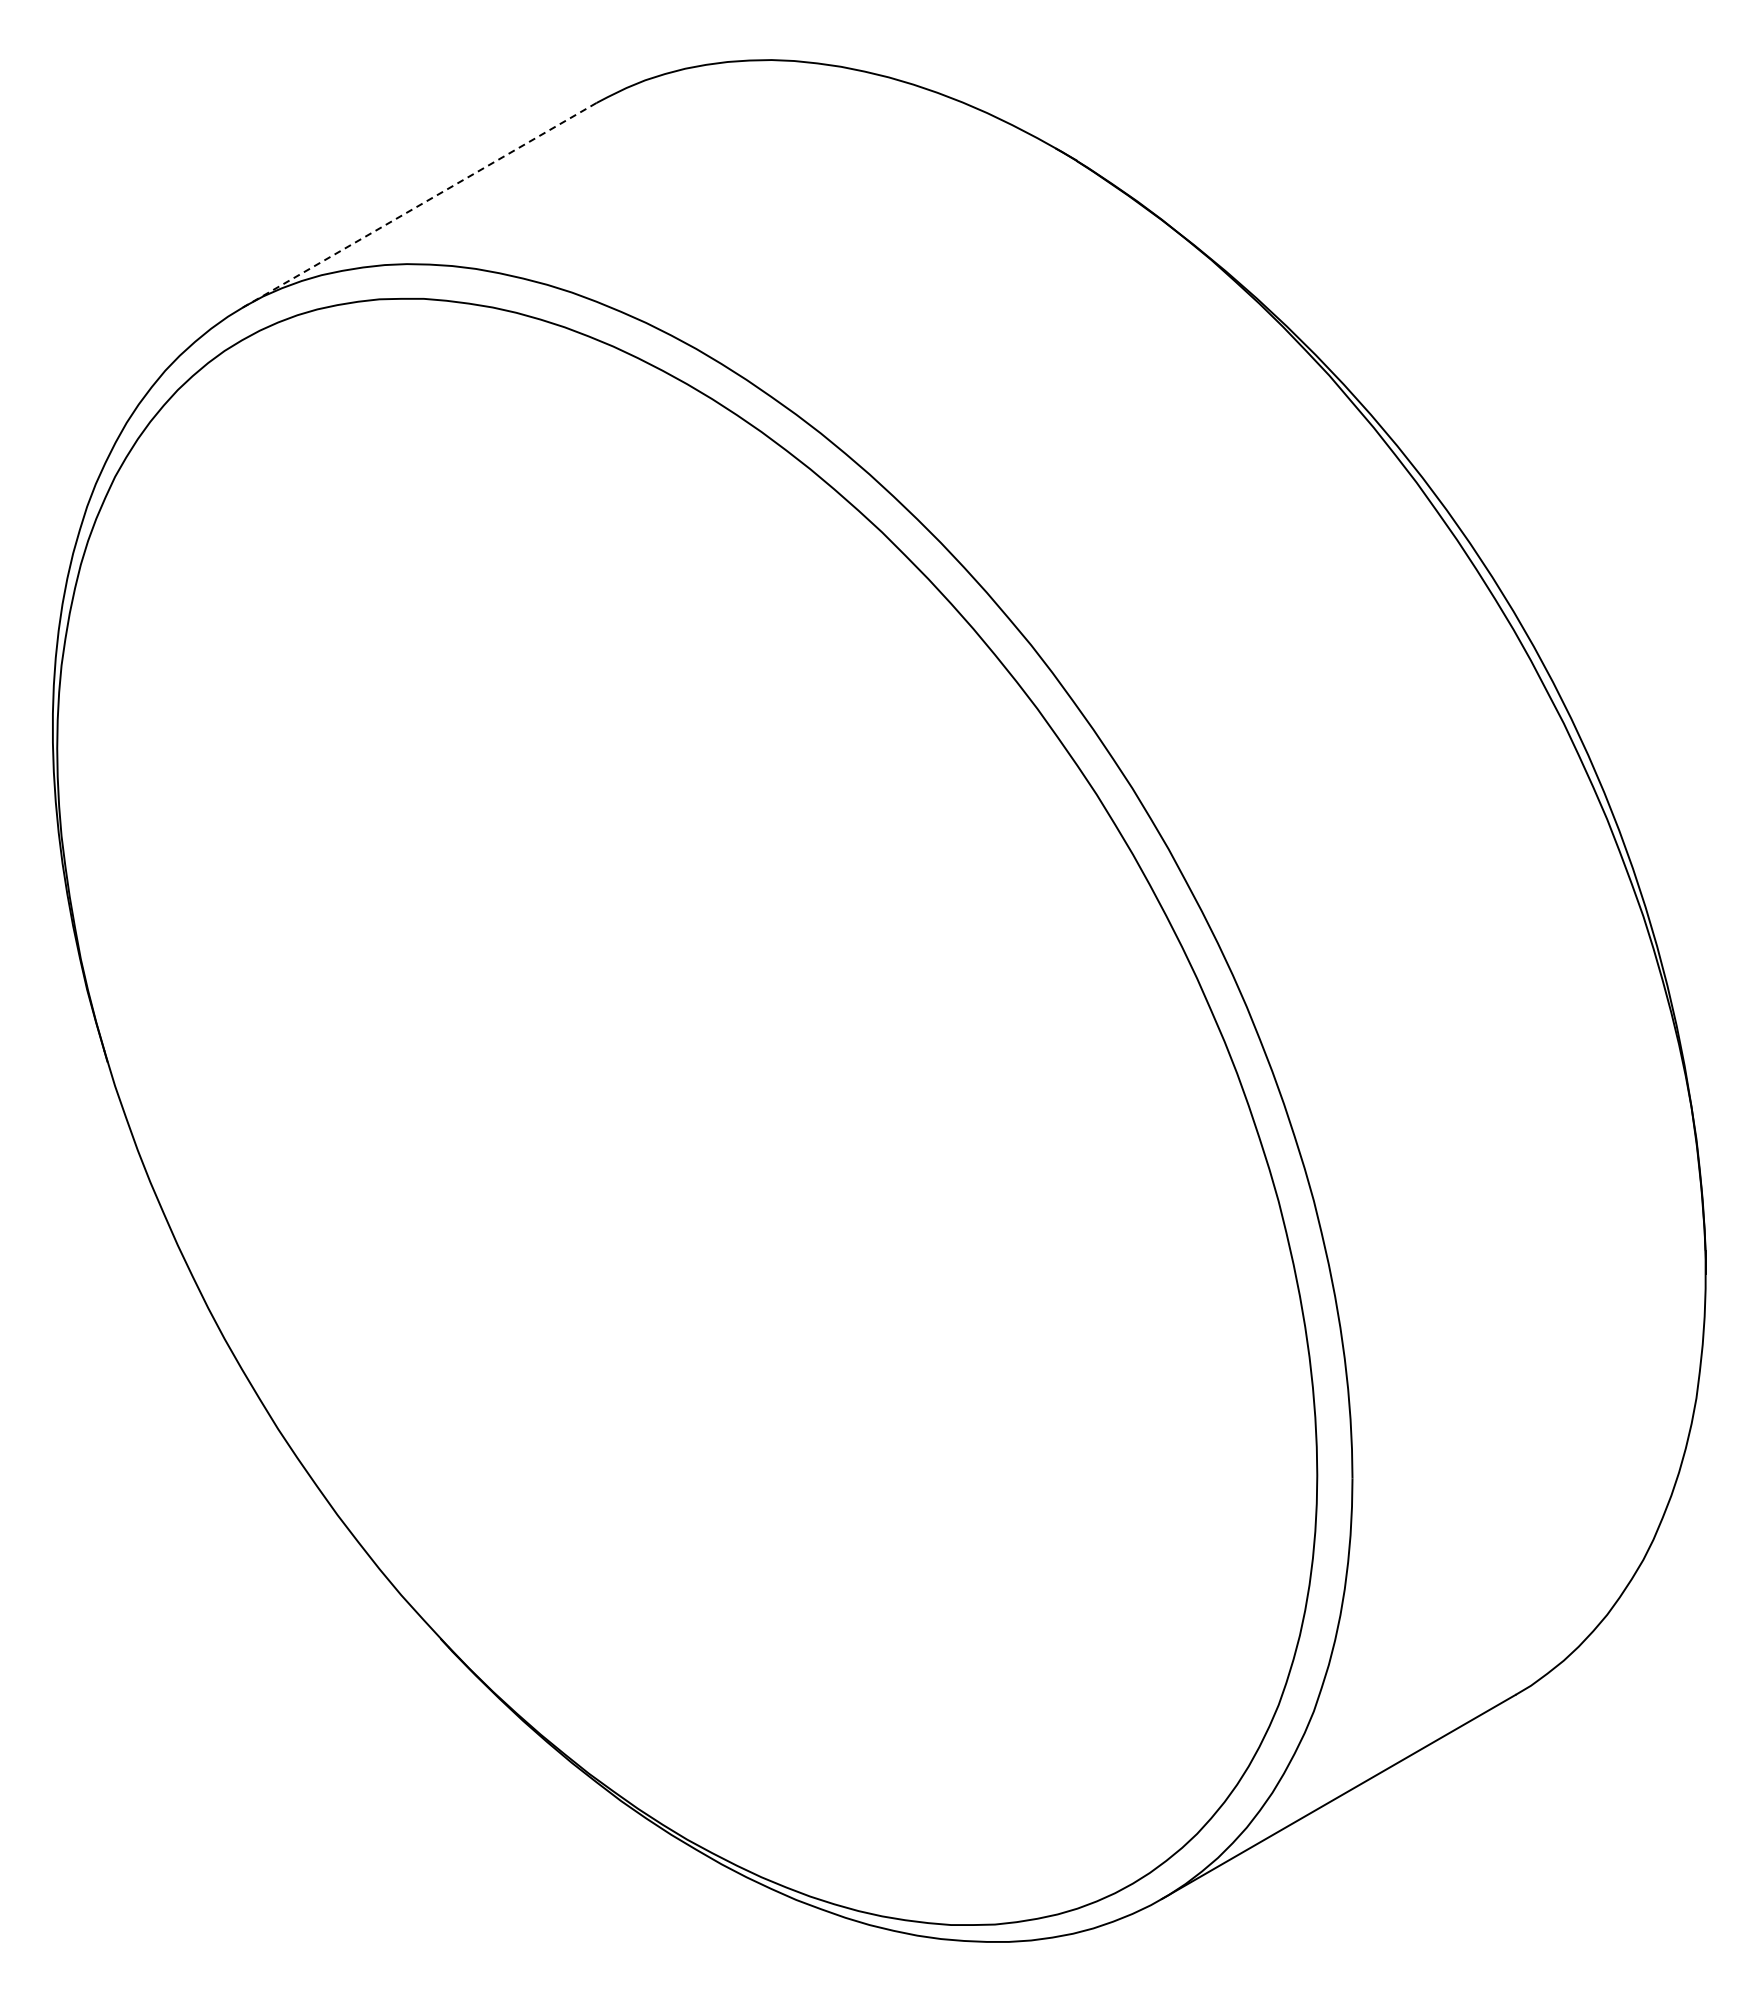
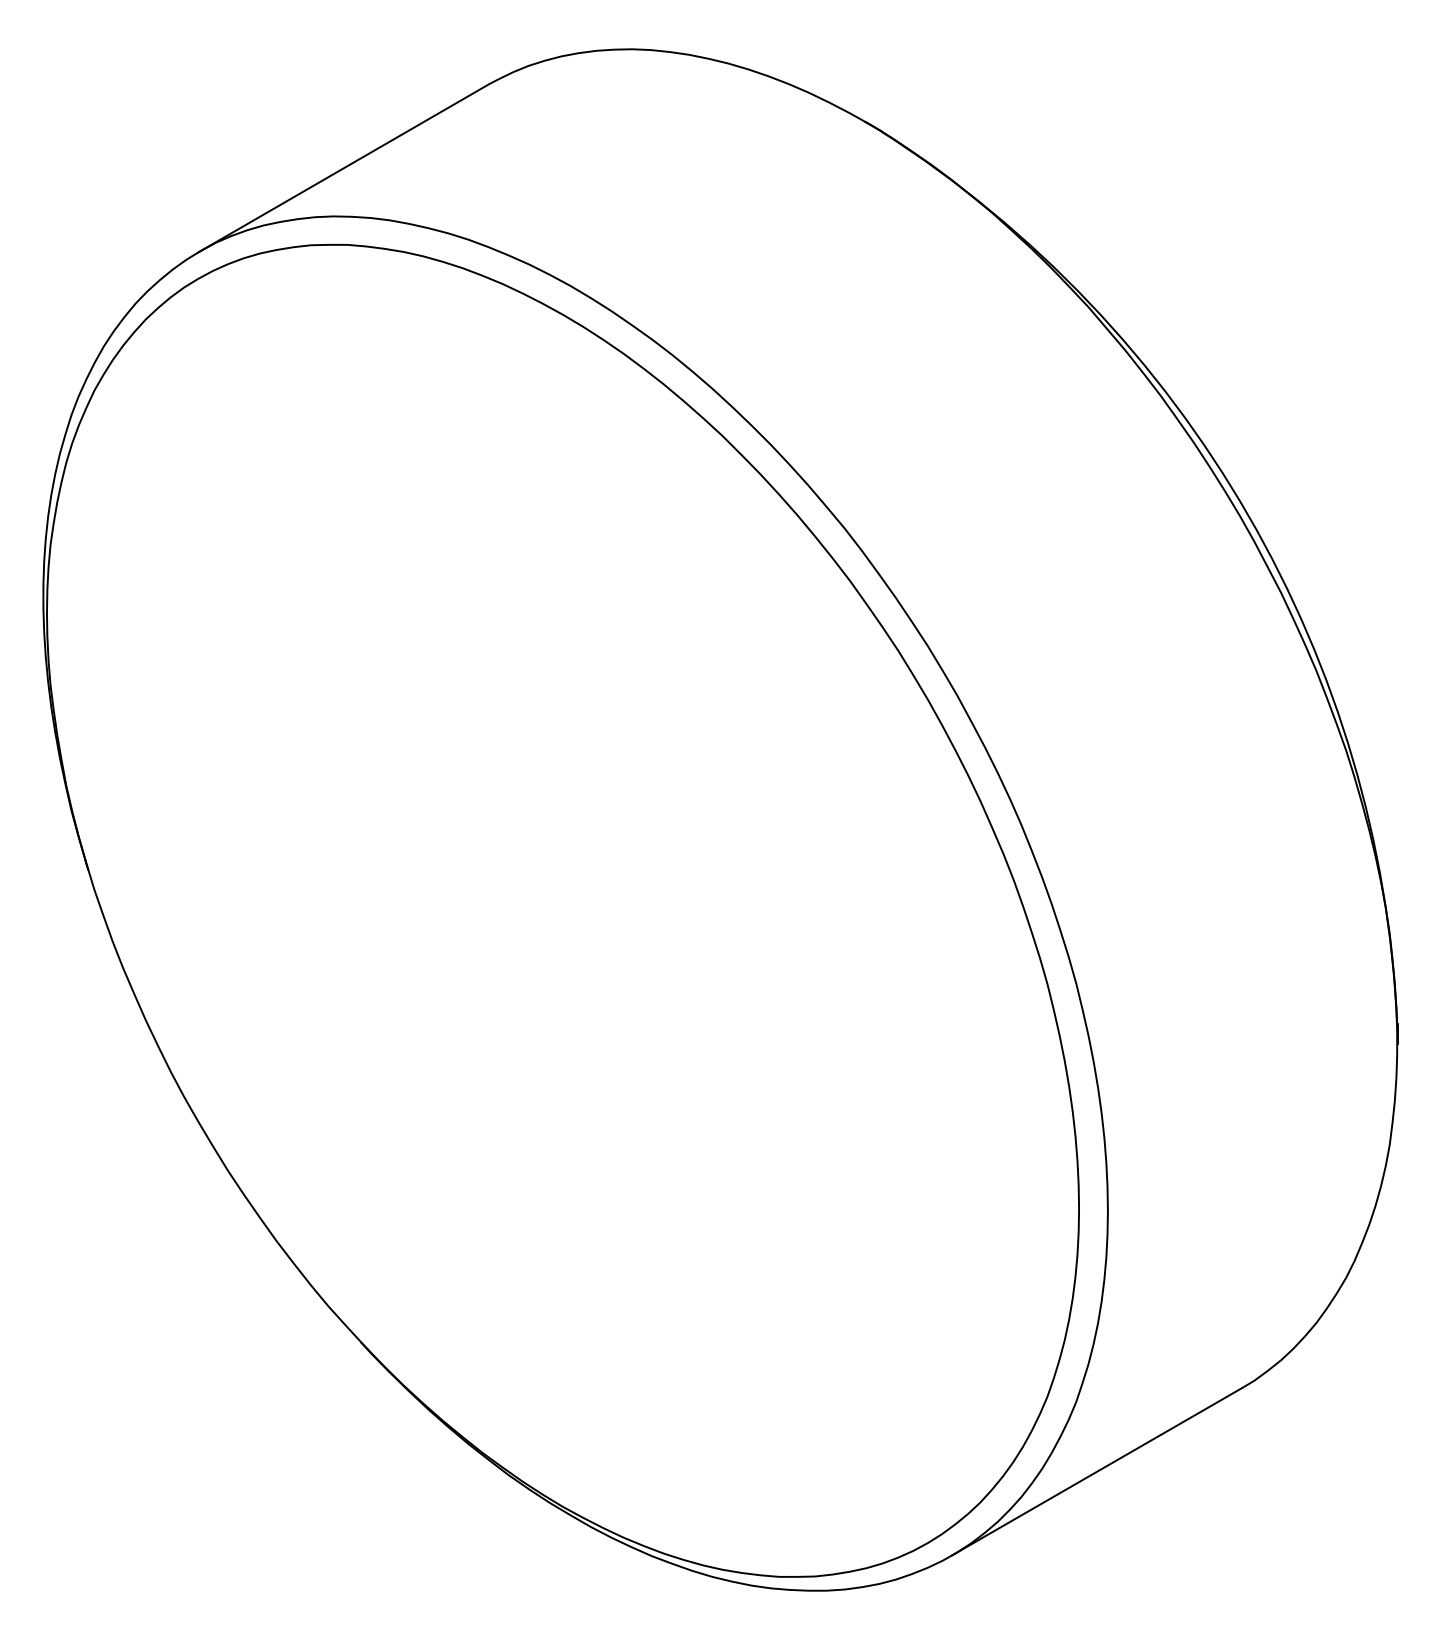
line: (419, 205) -> (343, 168), dashed -> solid

